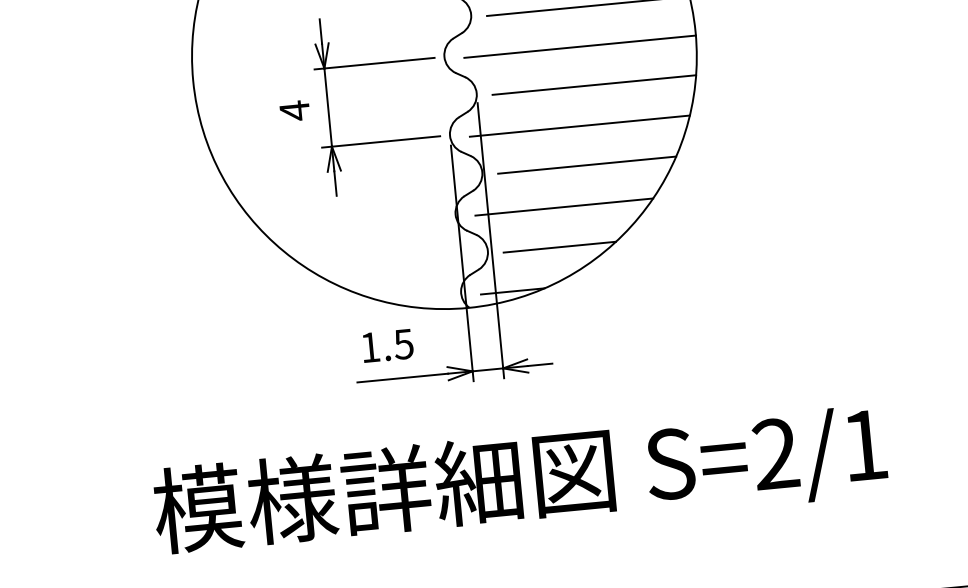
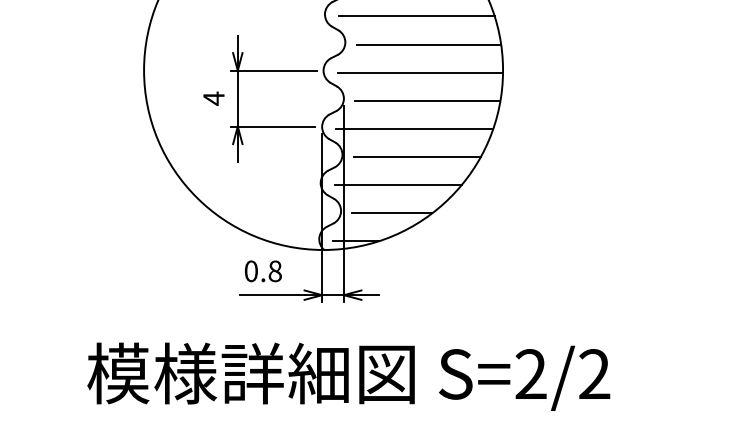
text: (386, 346) -> (262, 271), 1.5 -> 0.8
text: (864, 444) -> (594, 373), S=2/1 -> S=2/2

